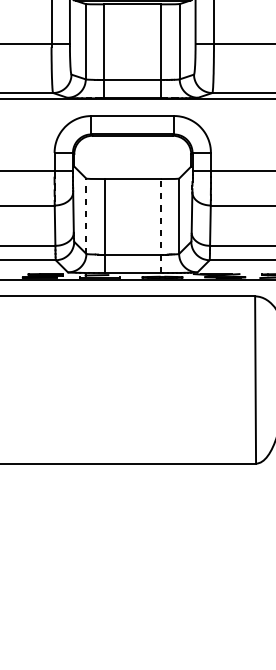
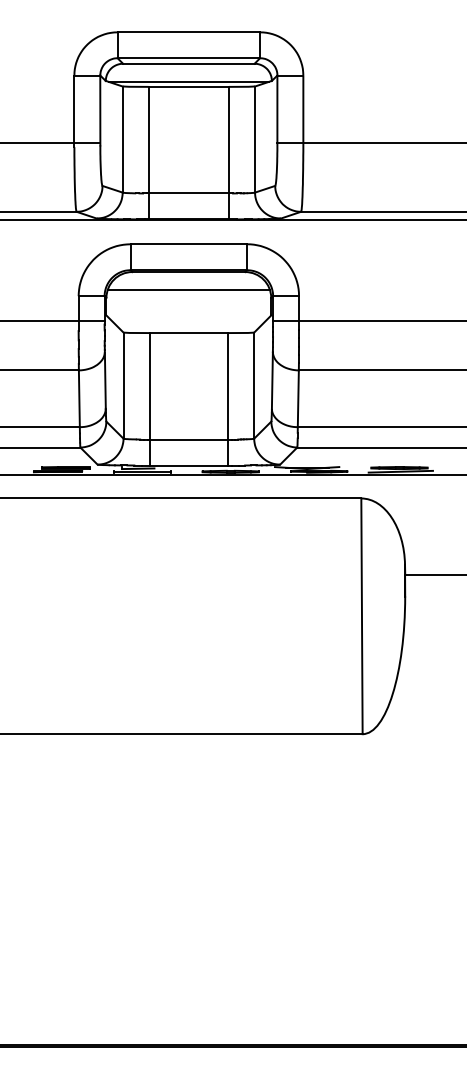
line: (132, 148) -> (188, 289), added
line: (86, 216) -> (123, 385), dashed -> solid
line: (160, 225) -> (228, 398), dashed -> solid

